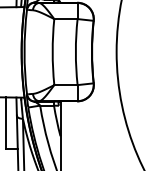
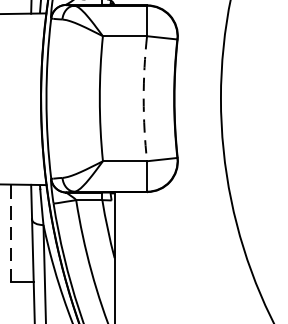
arc: (75, 52) -> (143, 99), solid -> dashed
line: (5, 123) -> (10, 233), solid -> dashed

